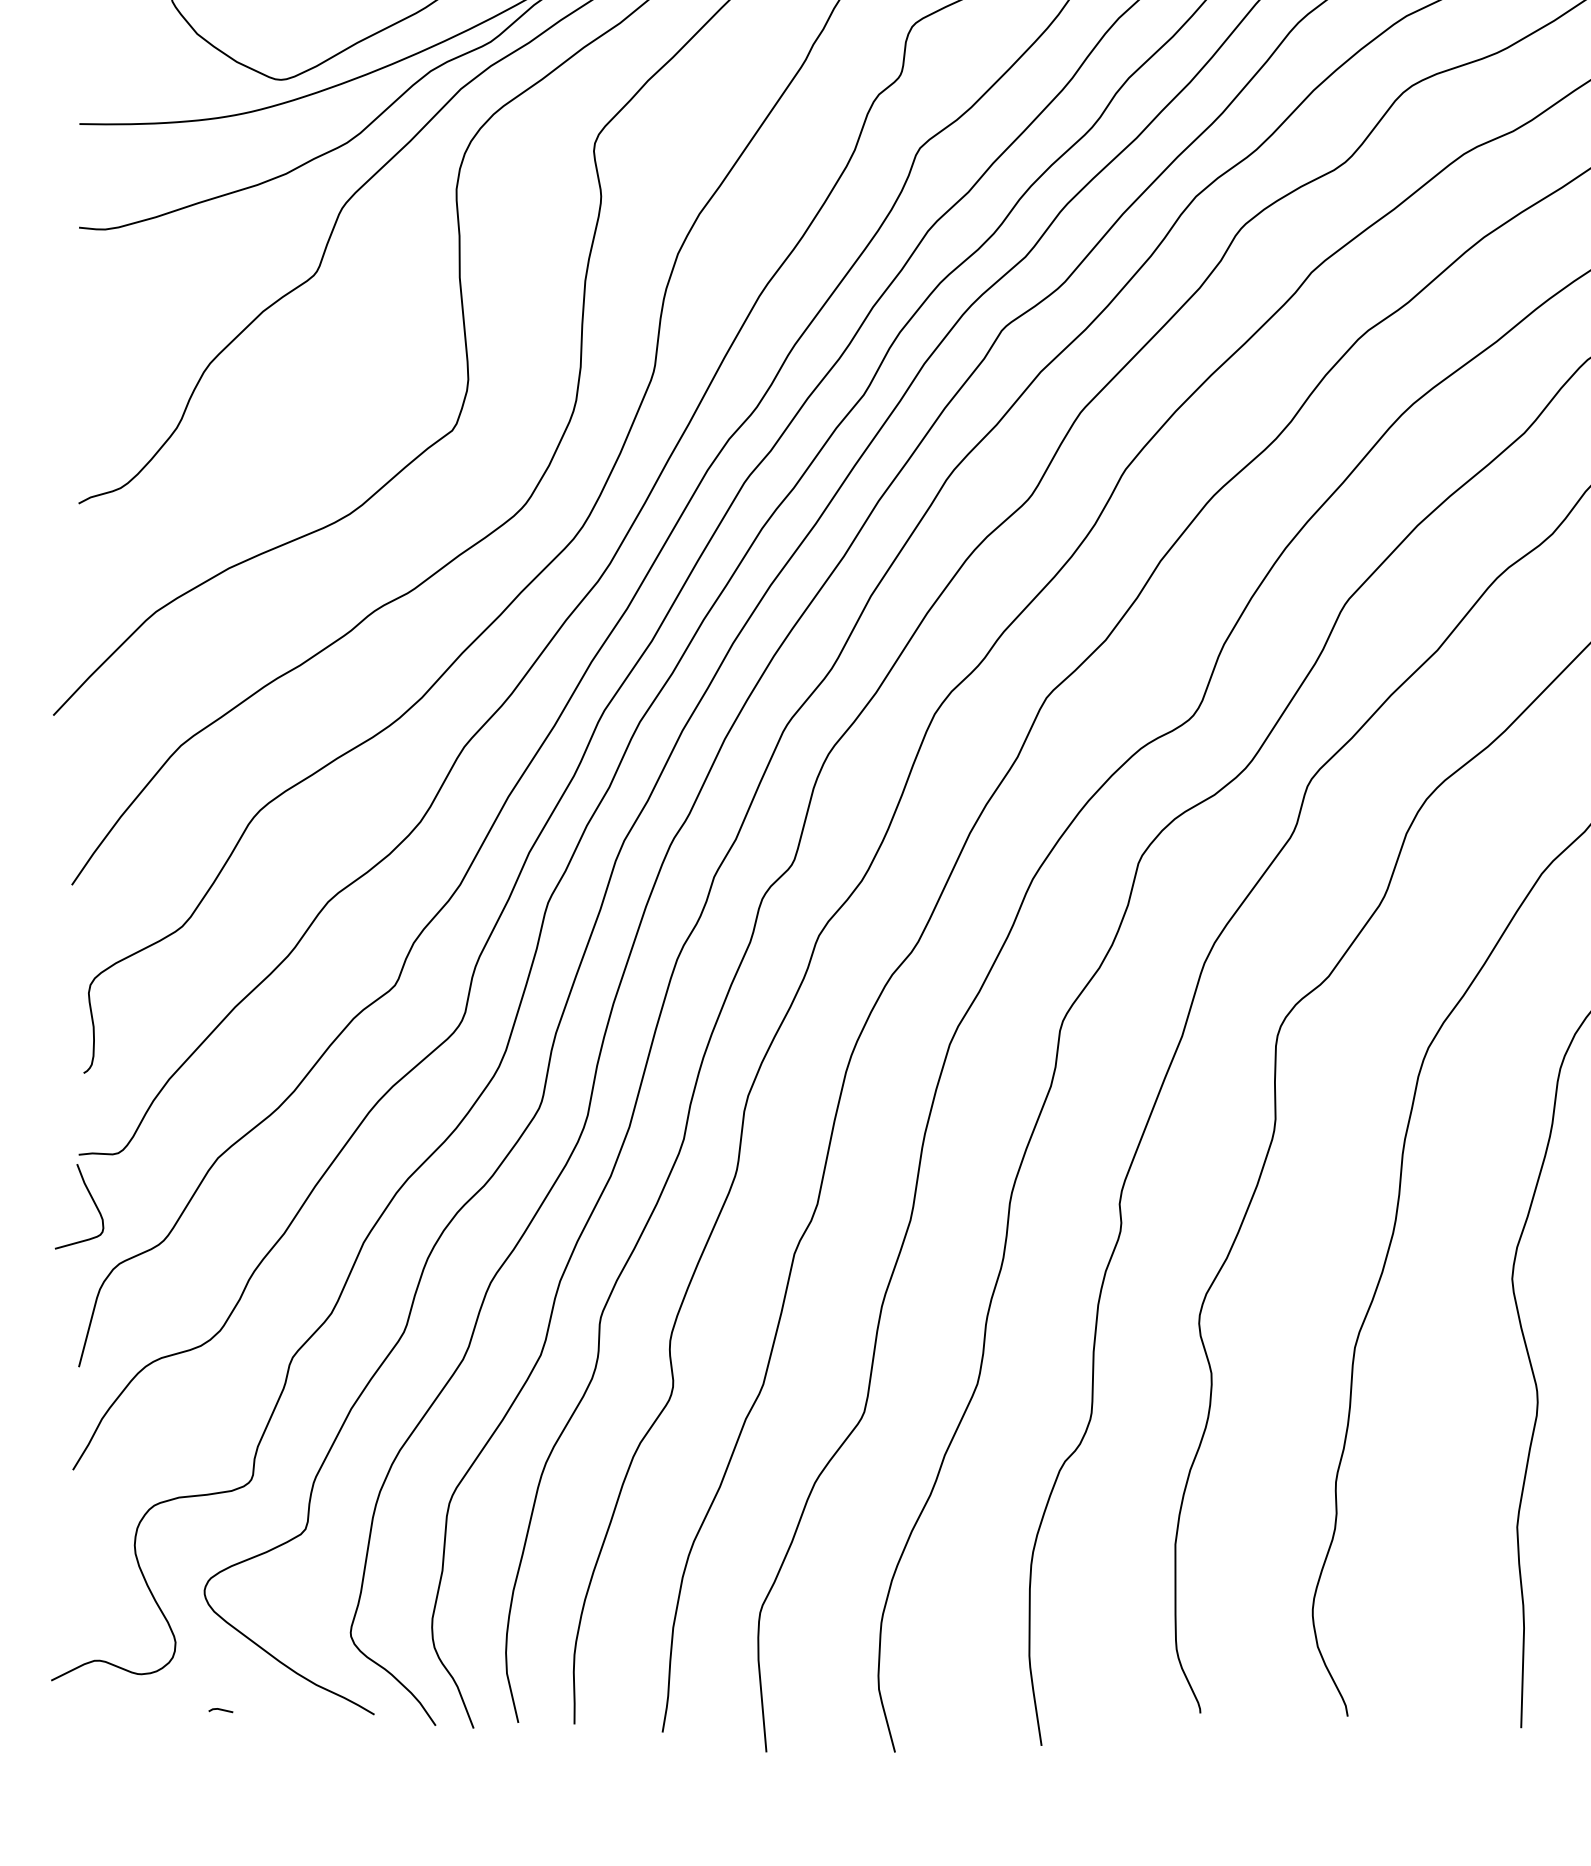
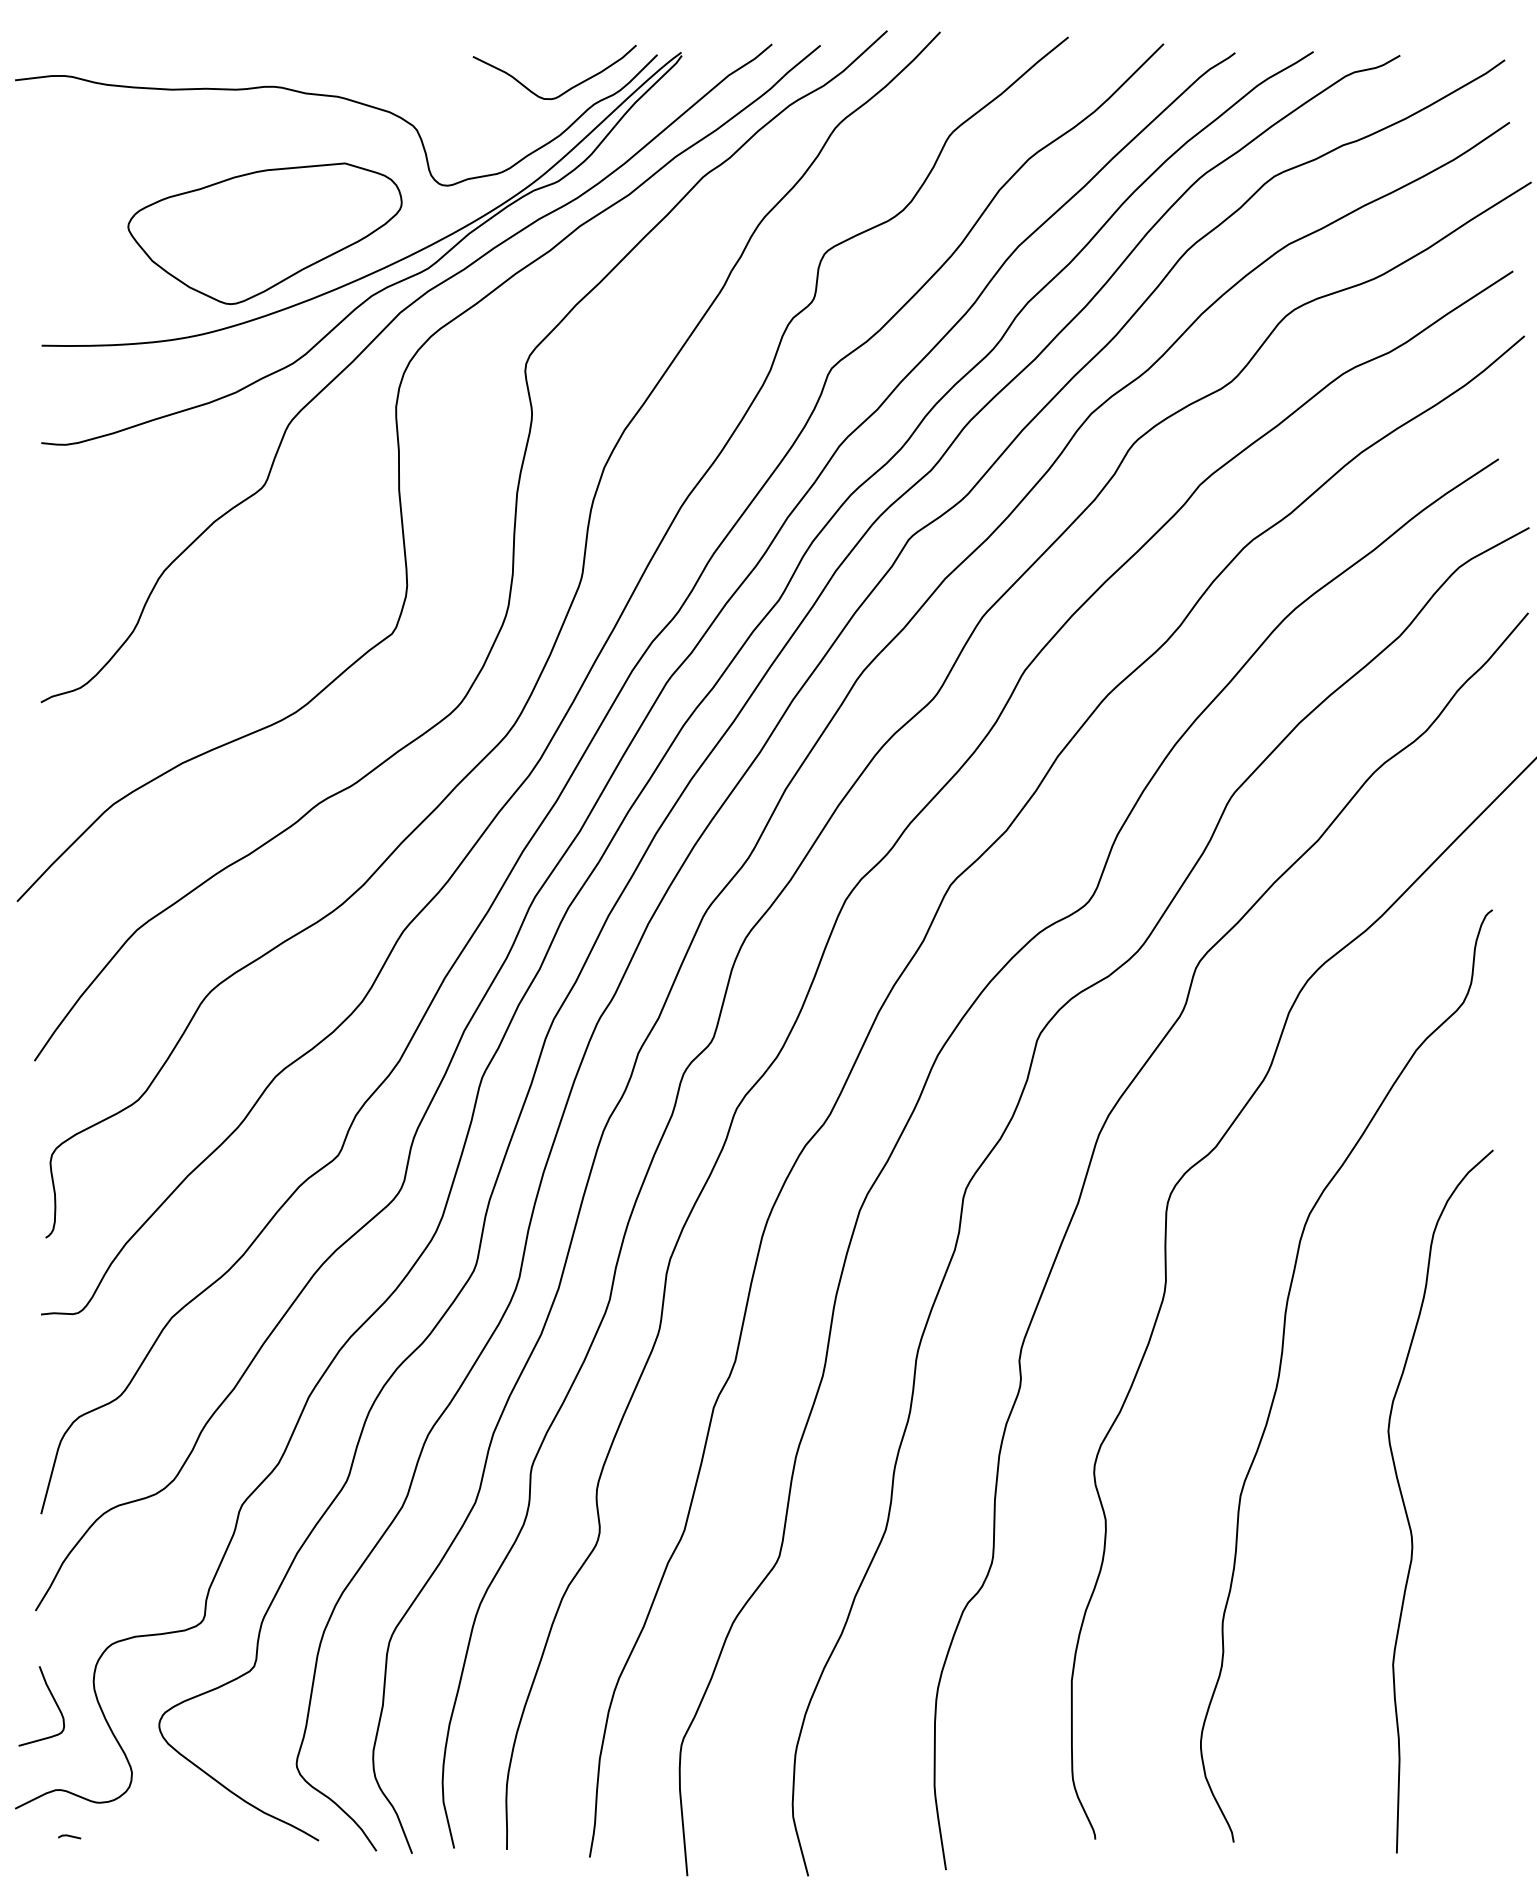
curve: (92, 1200) -> (53, 1700), moved
line: (220, 1710) -> (69, 1836), moved

